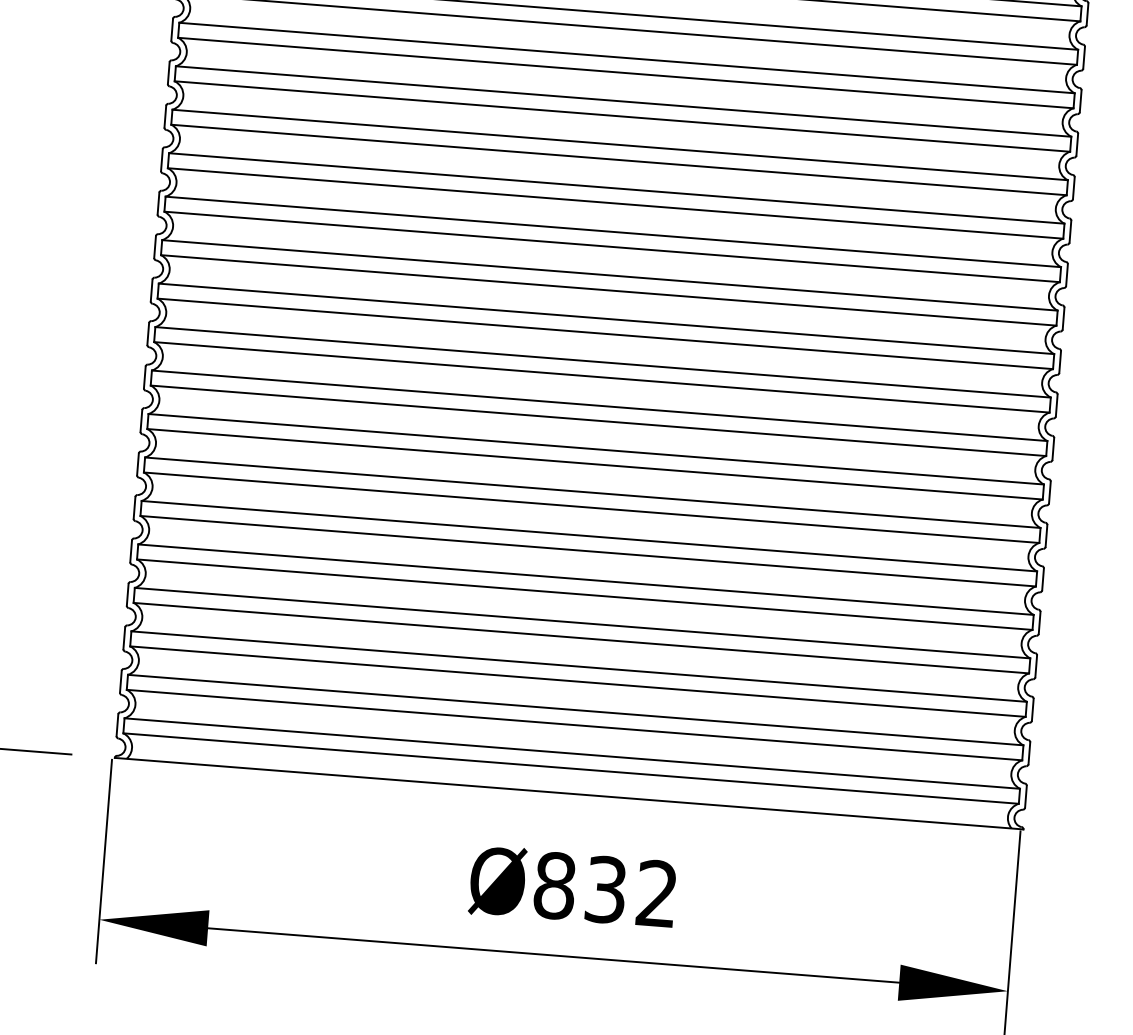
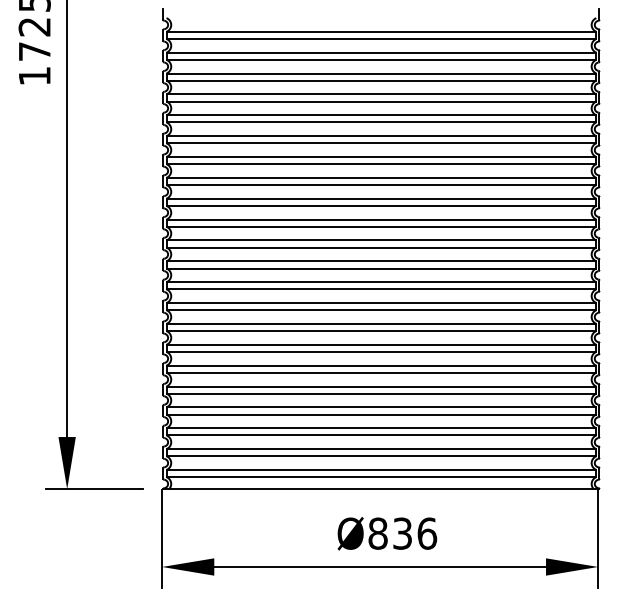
text: (657, 893) -> (427, 533), Ø832 -> Ø836

